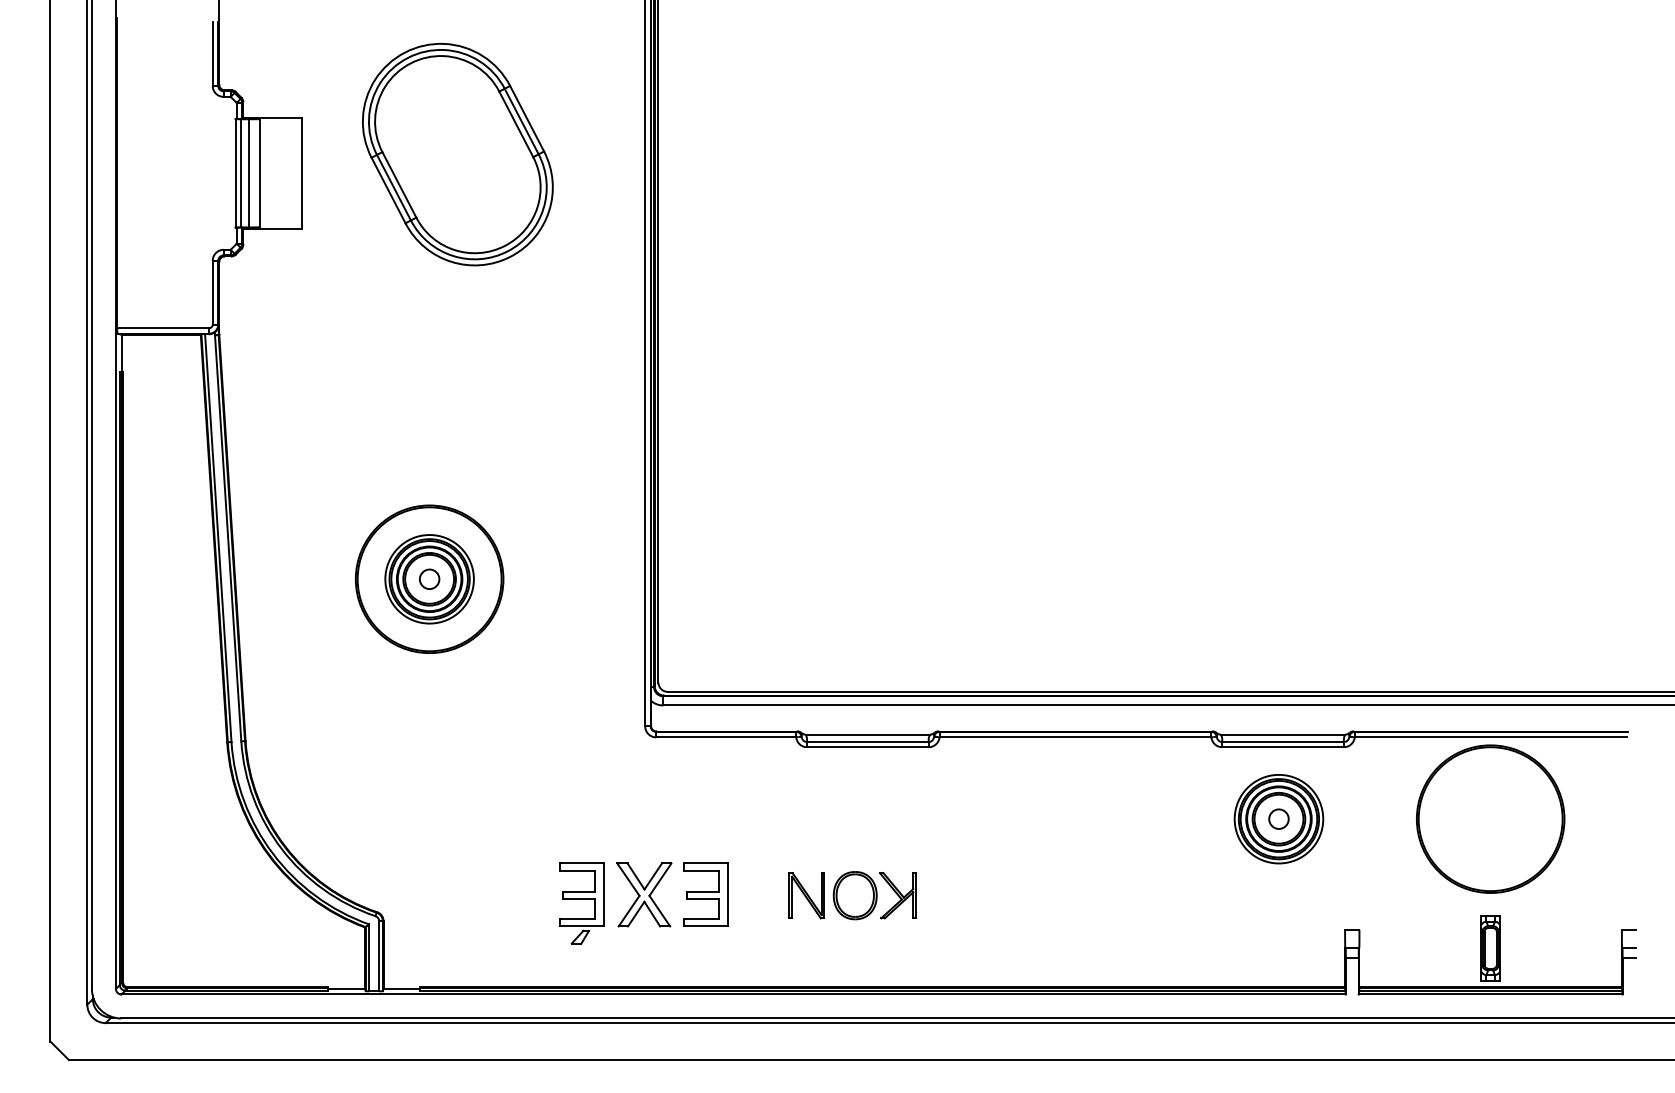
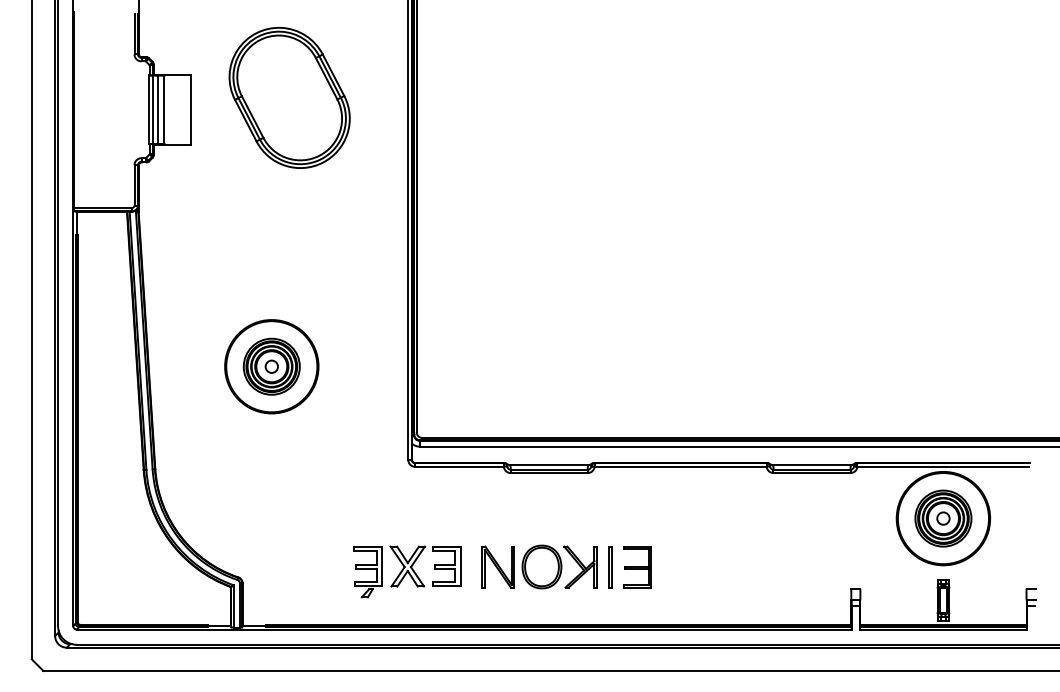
part: (1279, 819) -> (943, 518), moved
part: (852, 894) -> (539, 566), size x1.43
line: (963, 896) -> (609, 567), added
part: (1007, 896) -> (637, 567), added

